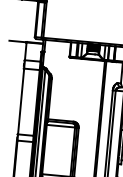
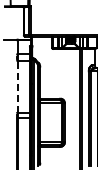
line: (20, 101) -> (17, 86), solid -> dashed

